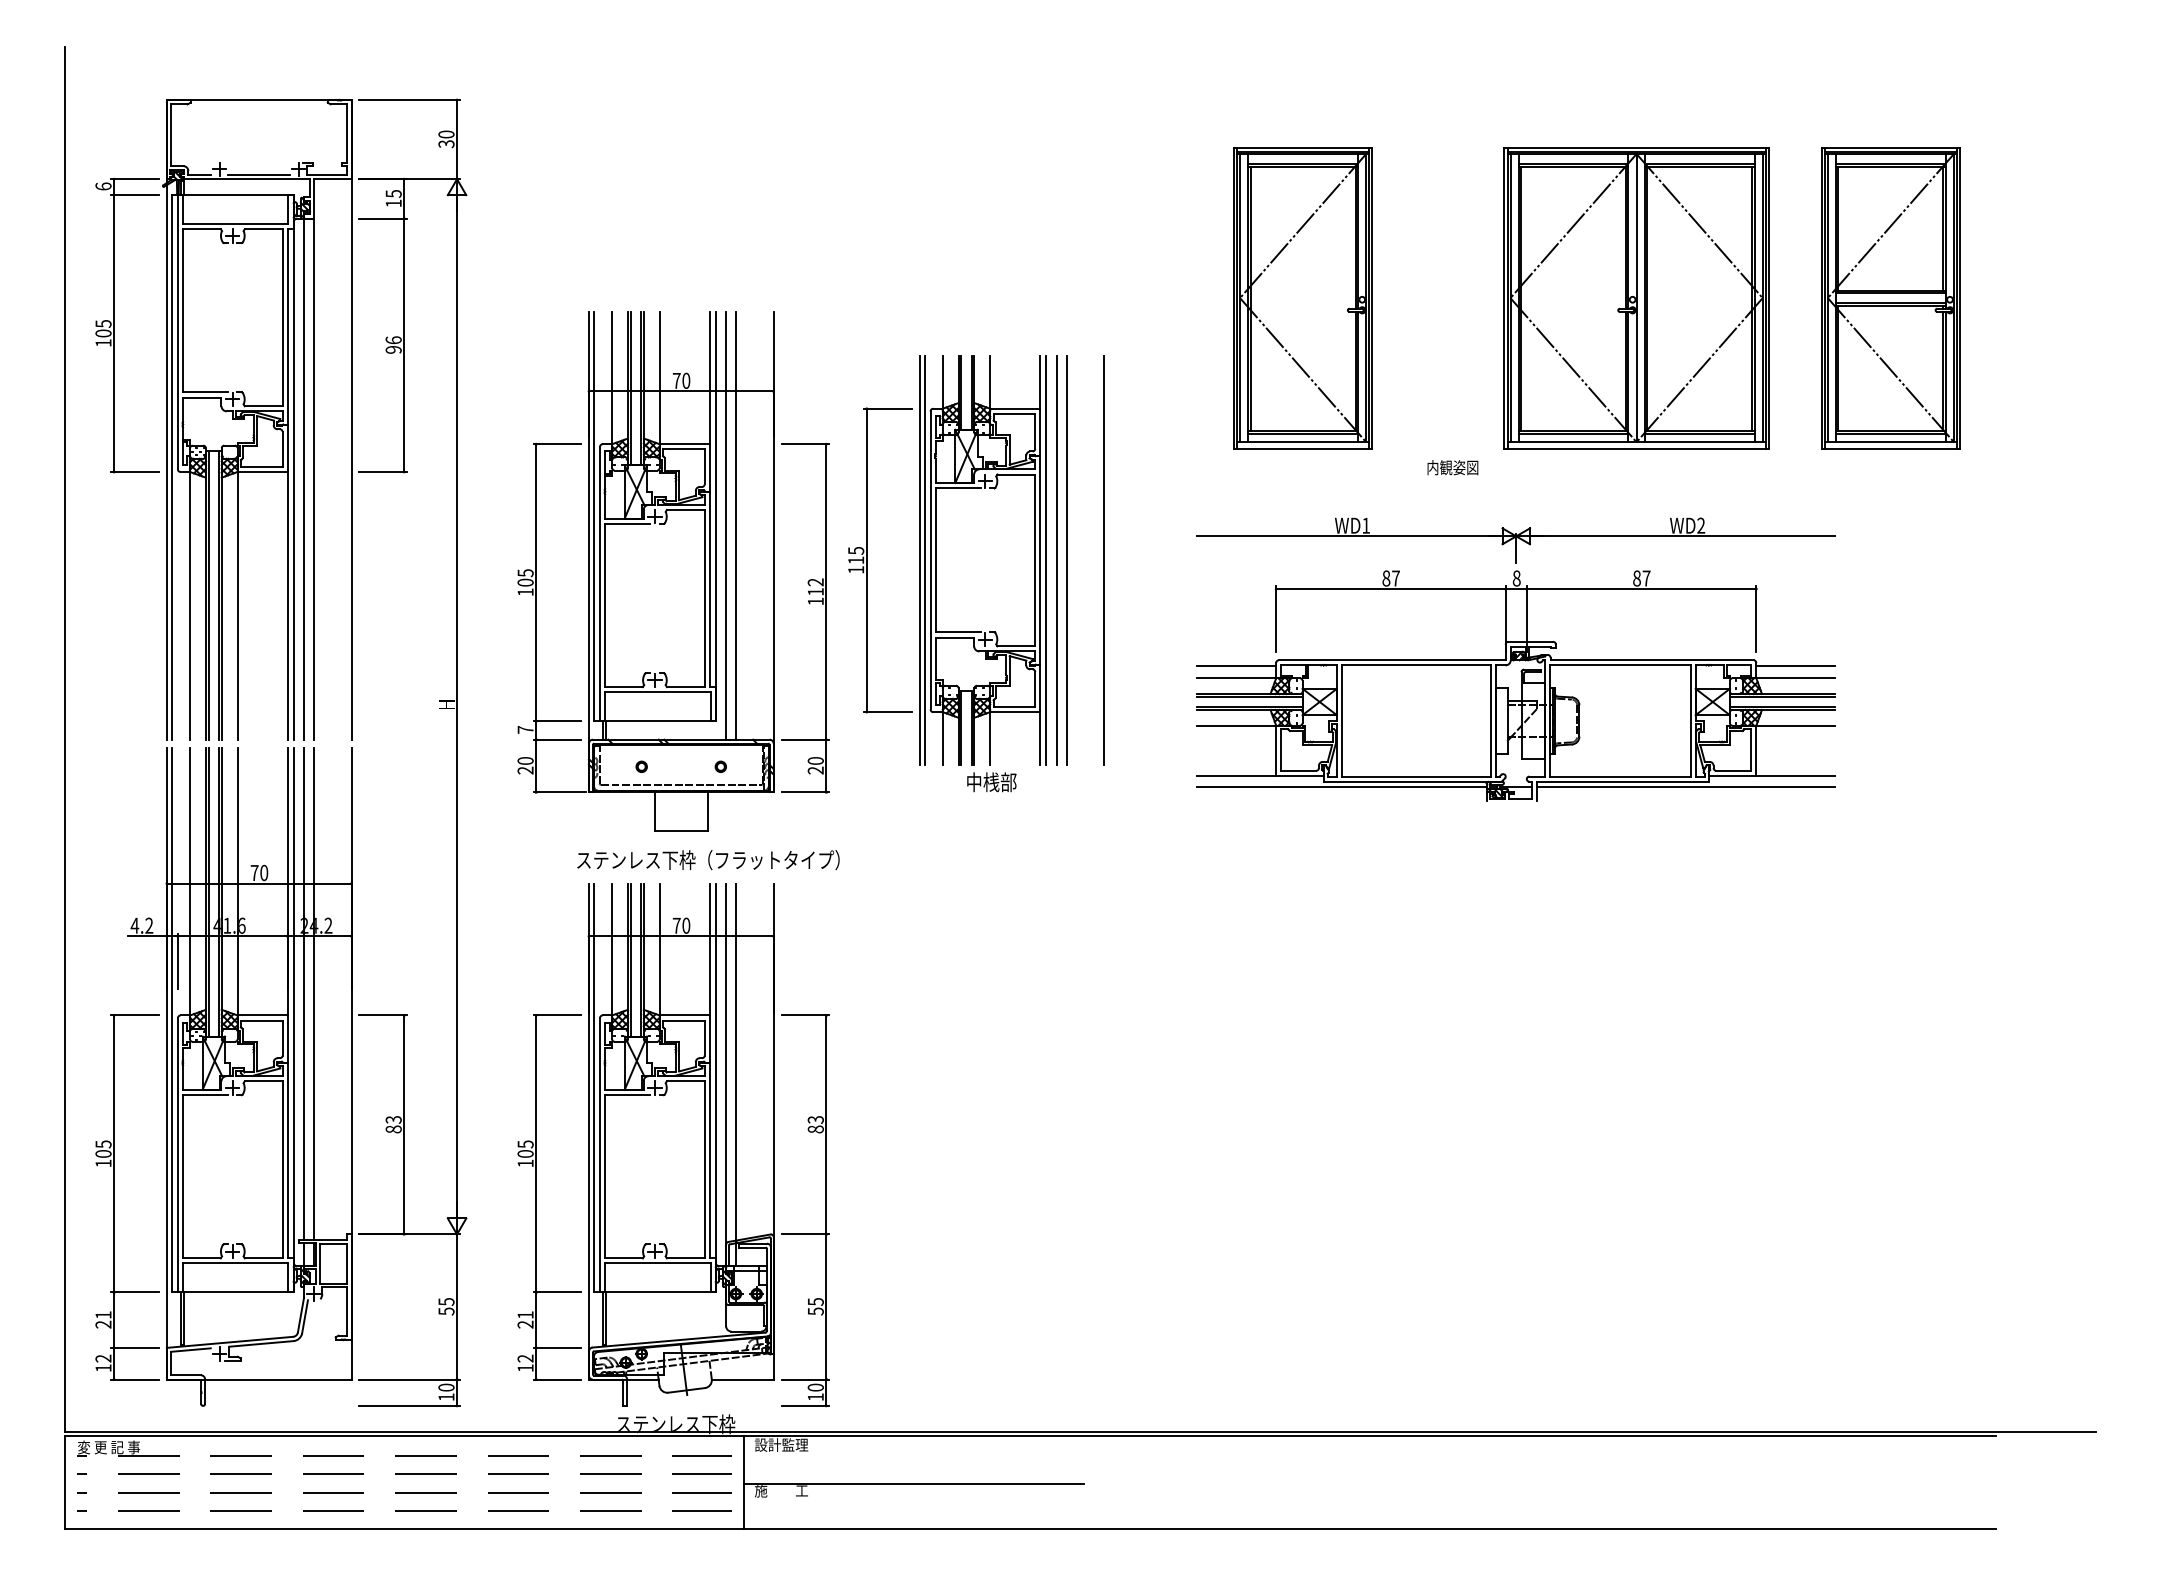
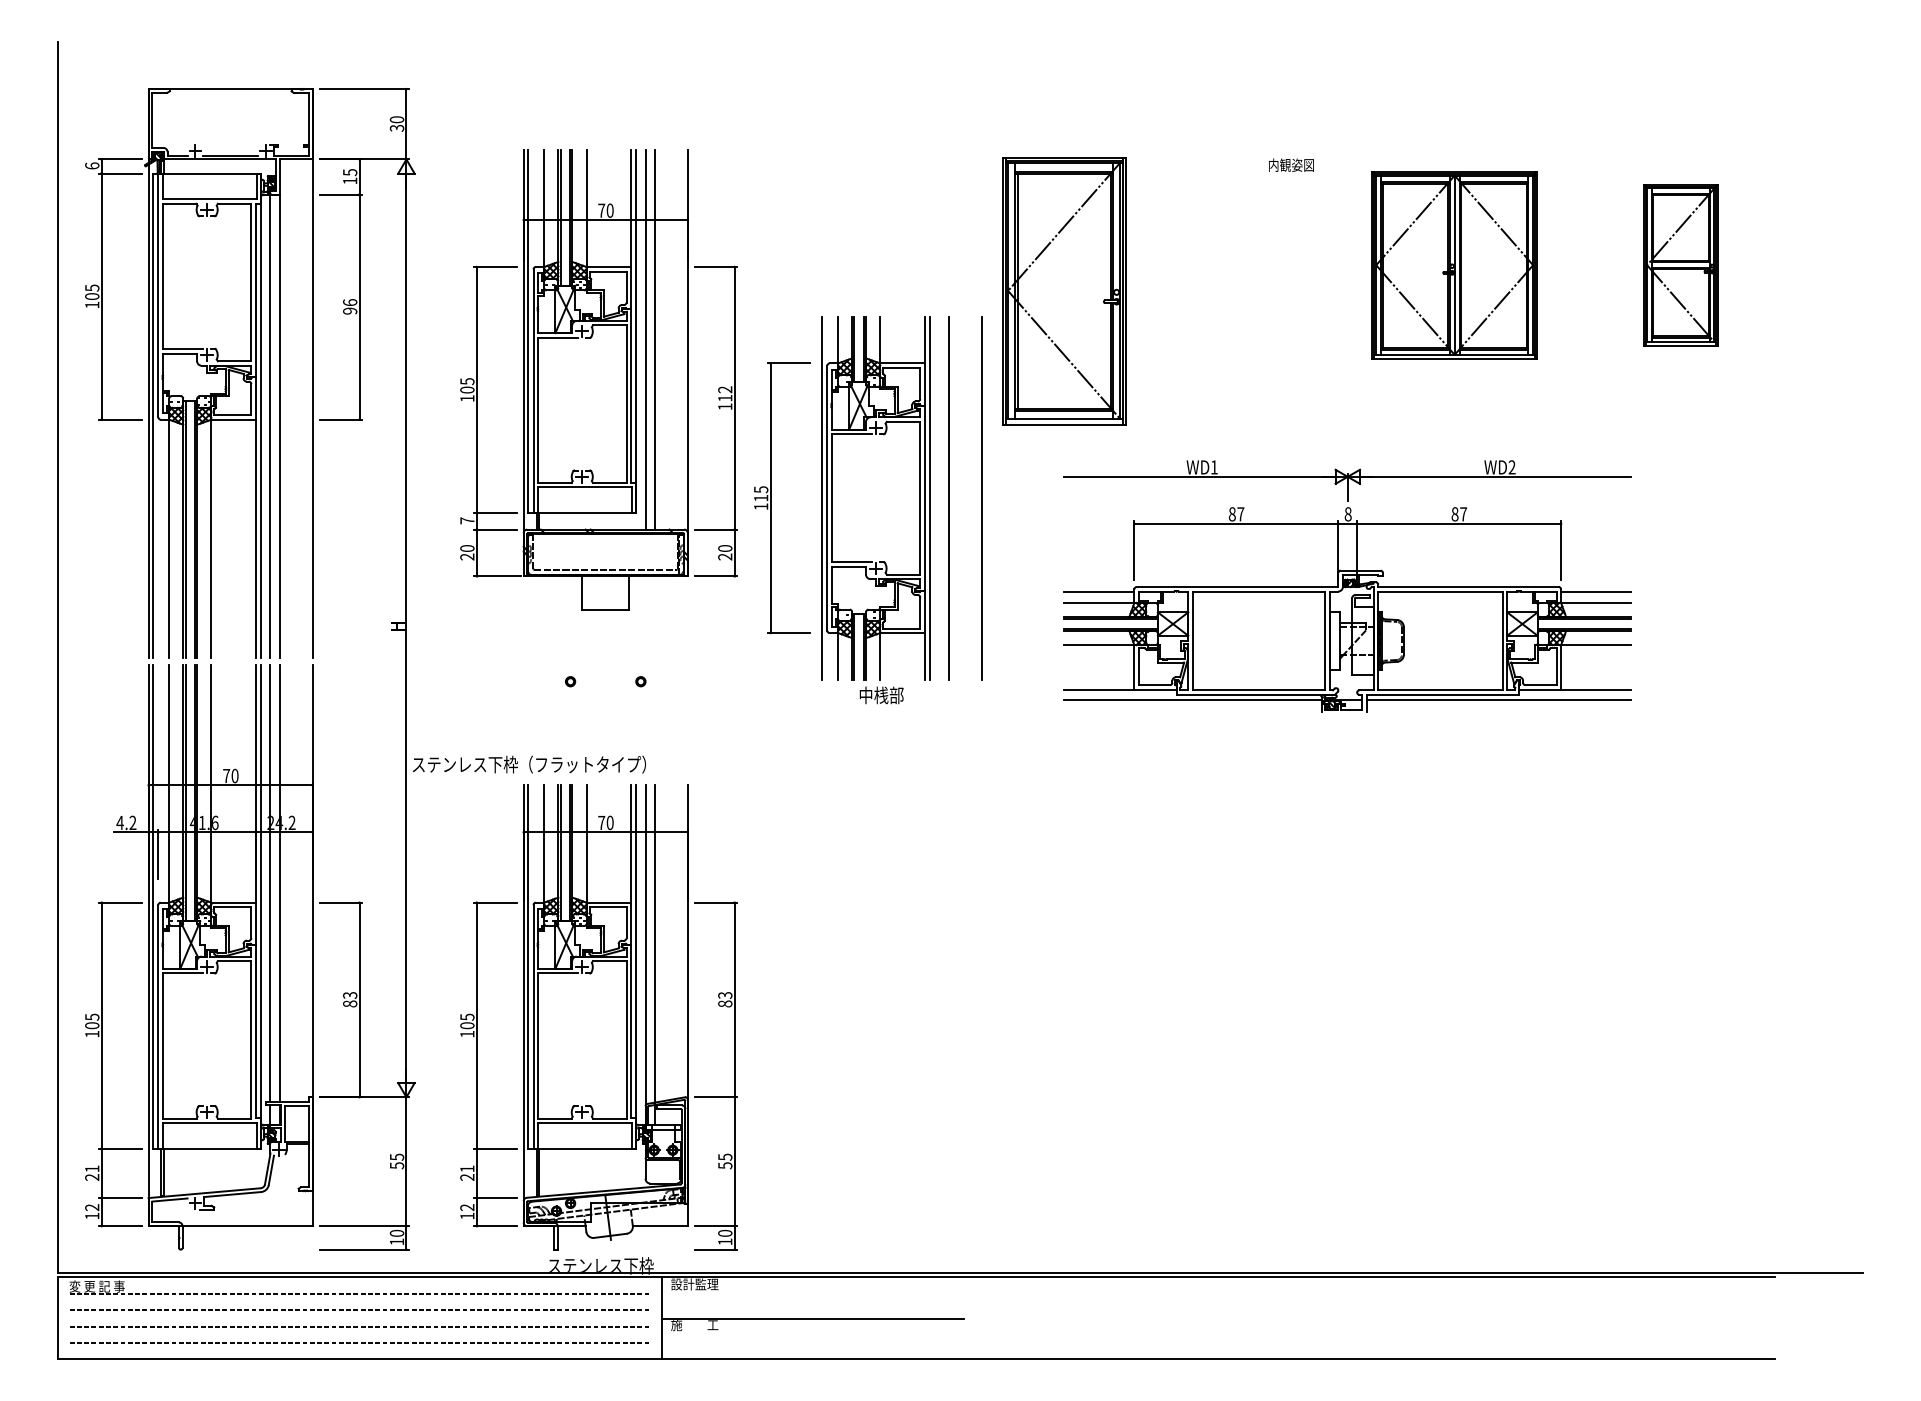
part: (1302, 298) -> (1063, 291), moved
part: (1636, 298) -> (1454, 265), size x0.7
part: (1890, 298) -> (1680, 265), size x0.6
text: (1452, 467) -> (1291, 165), moved
line: (919, 559) -> (817, 497), removed
line: (1056, 560) -> (939, 498), removed
part: (673, 571) -> (598, 380), moved
text: (708, 860) -> (529, 764), moved

